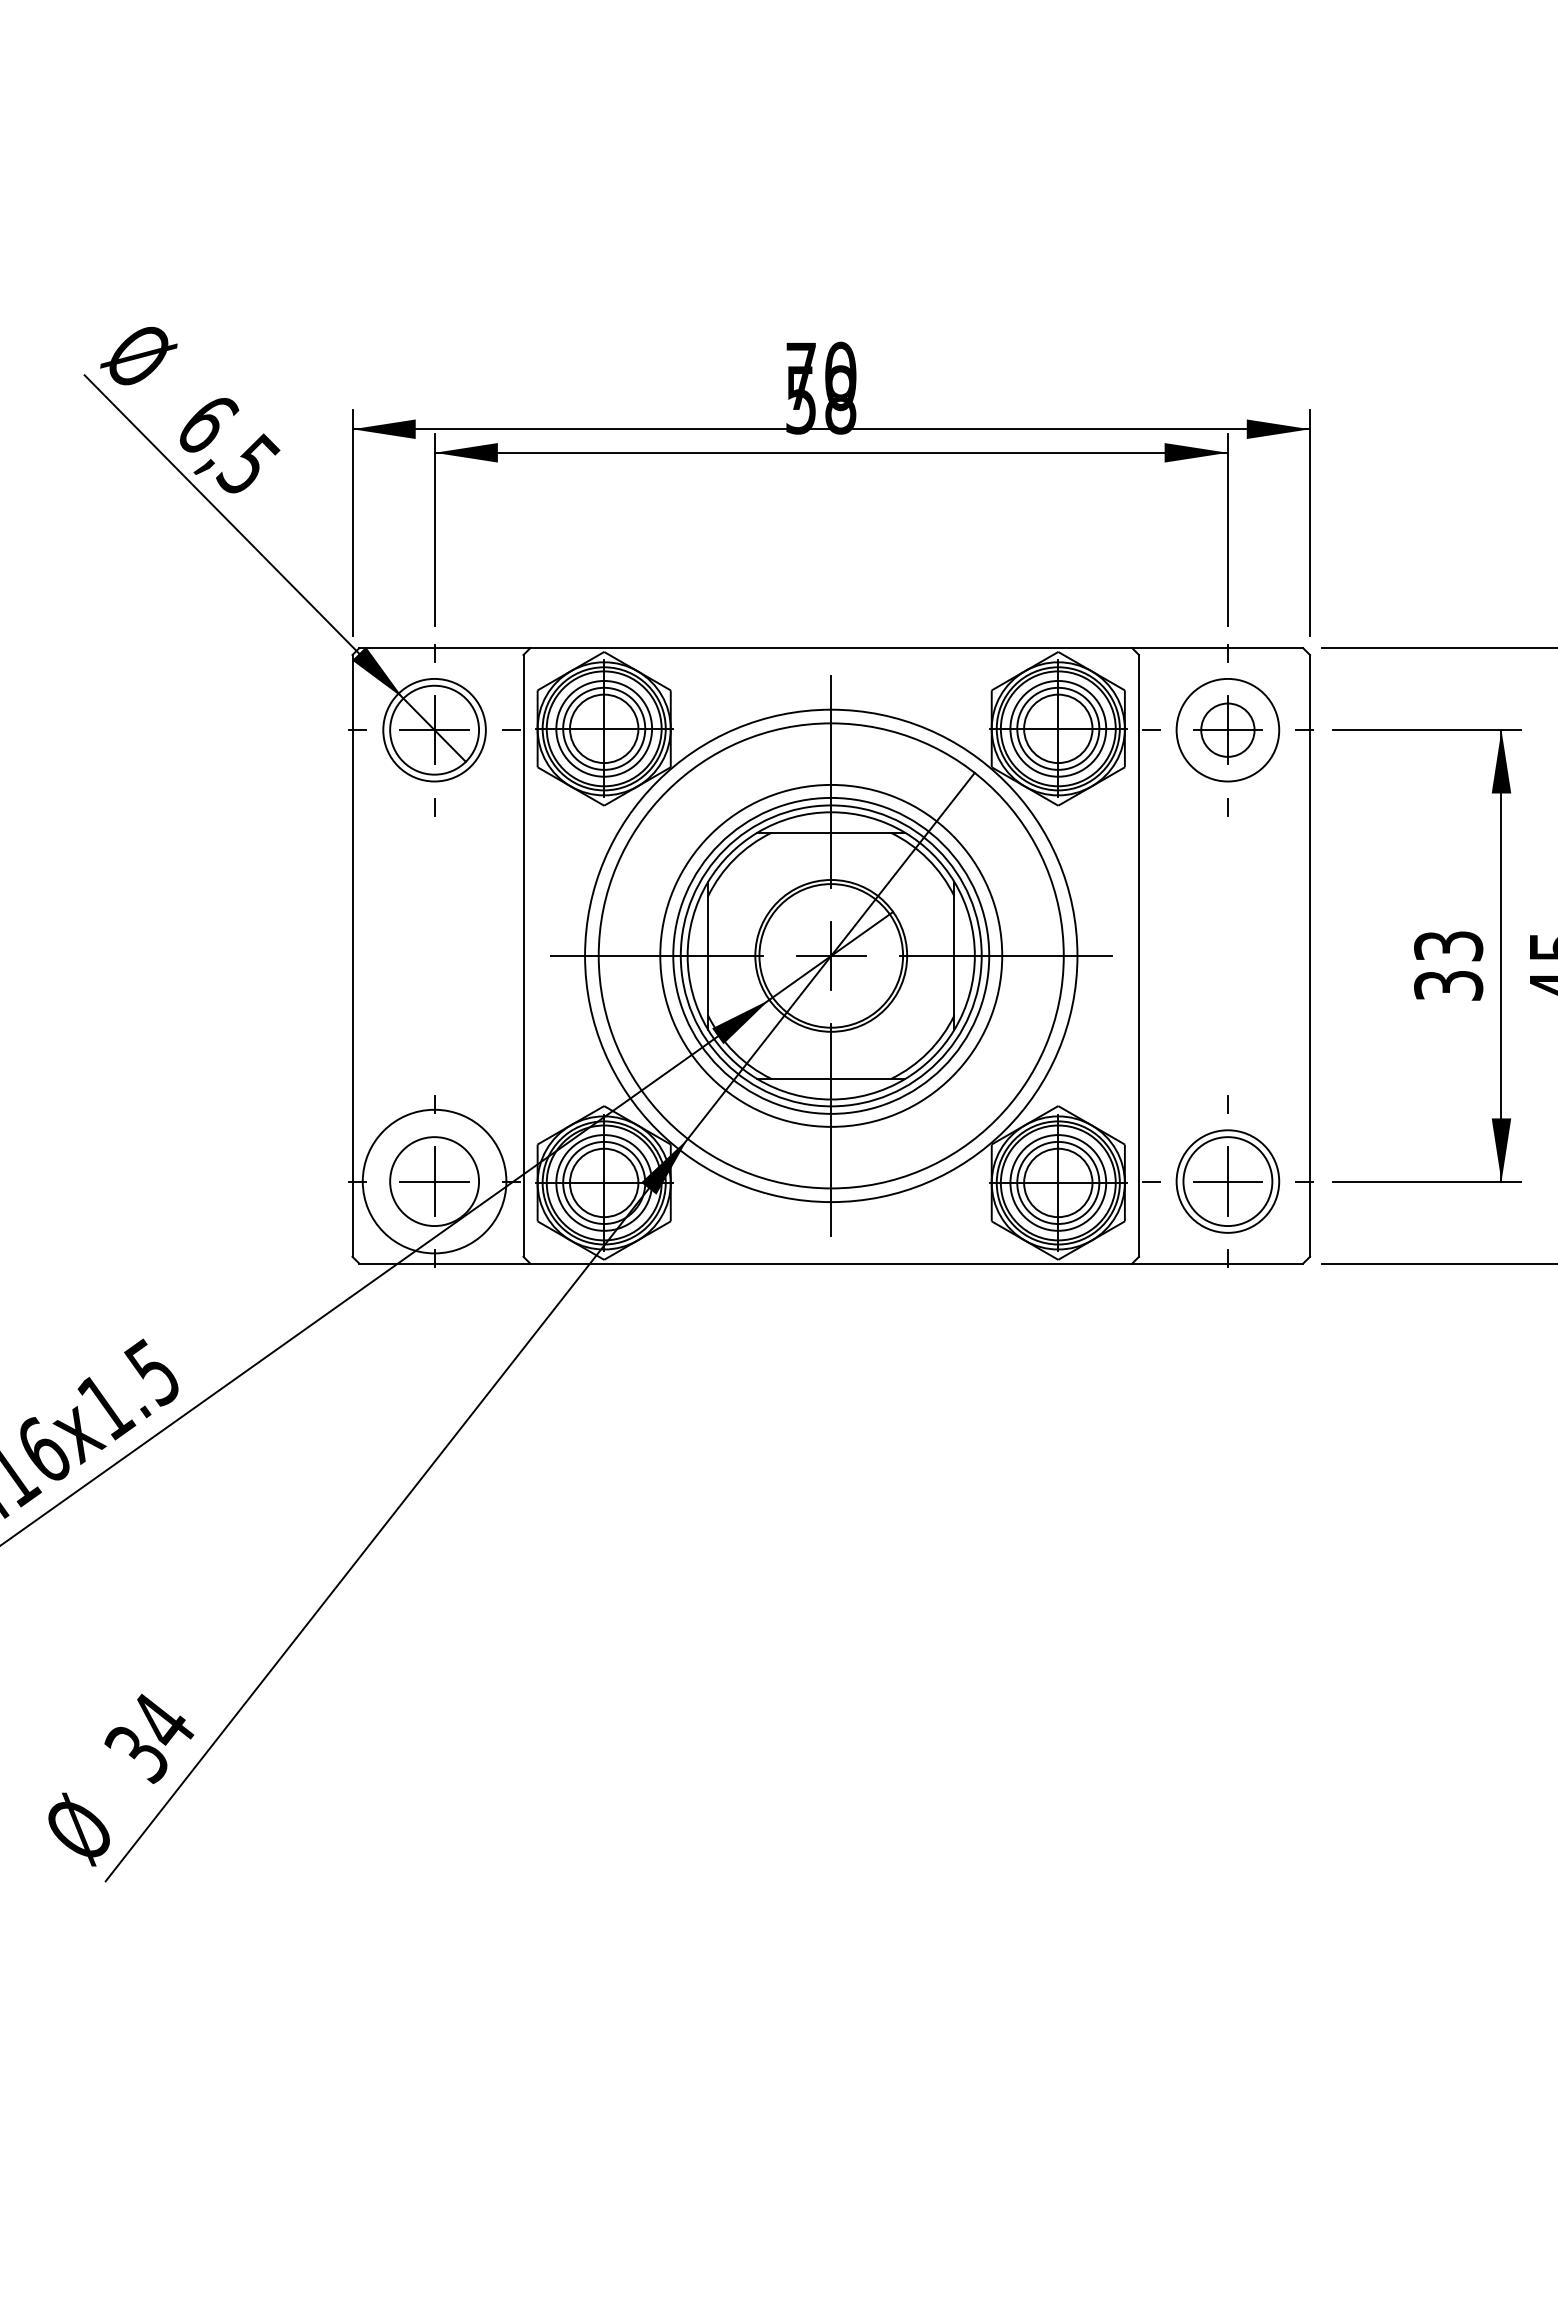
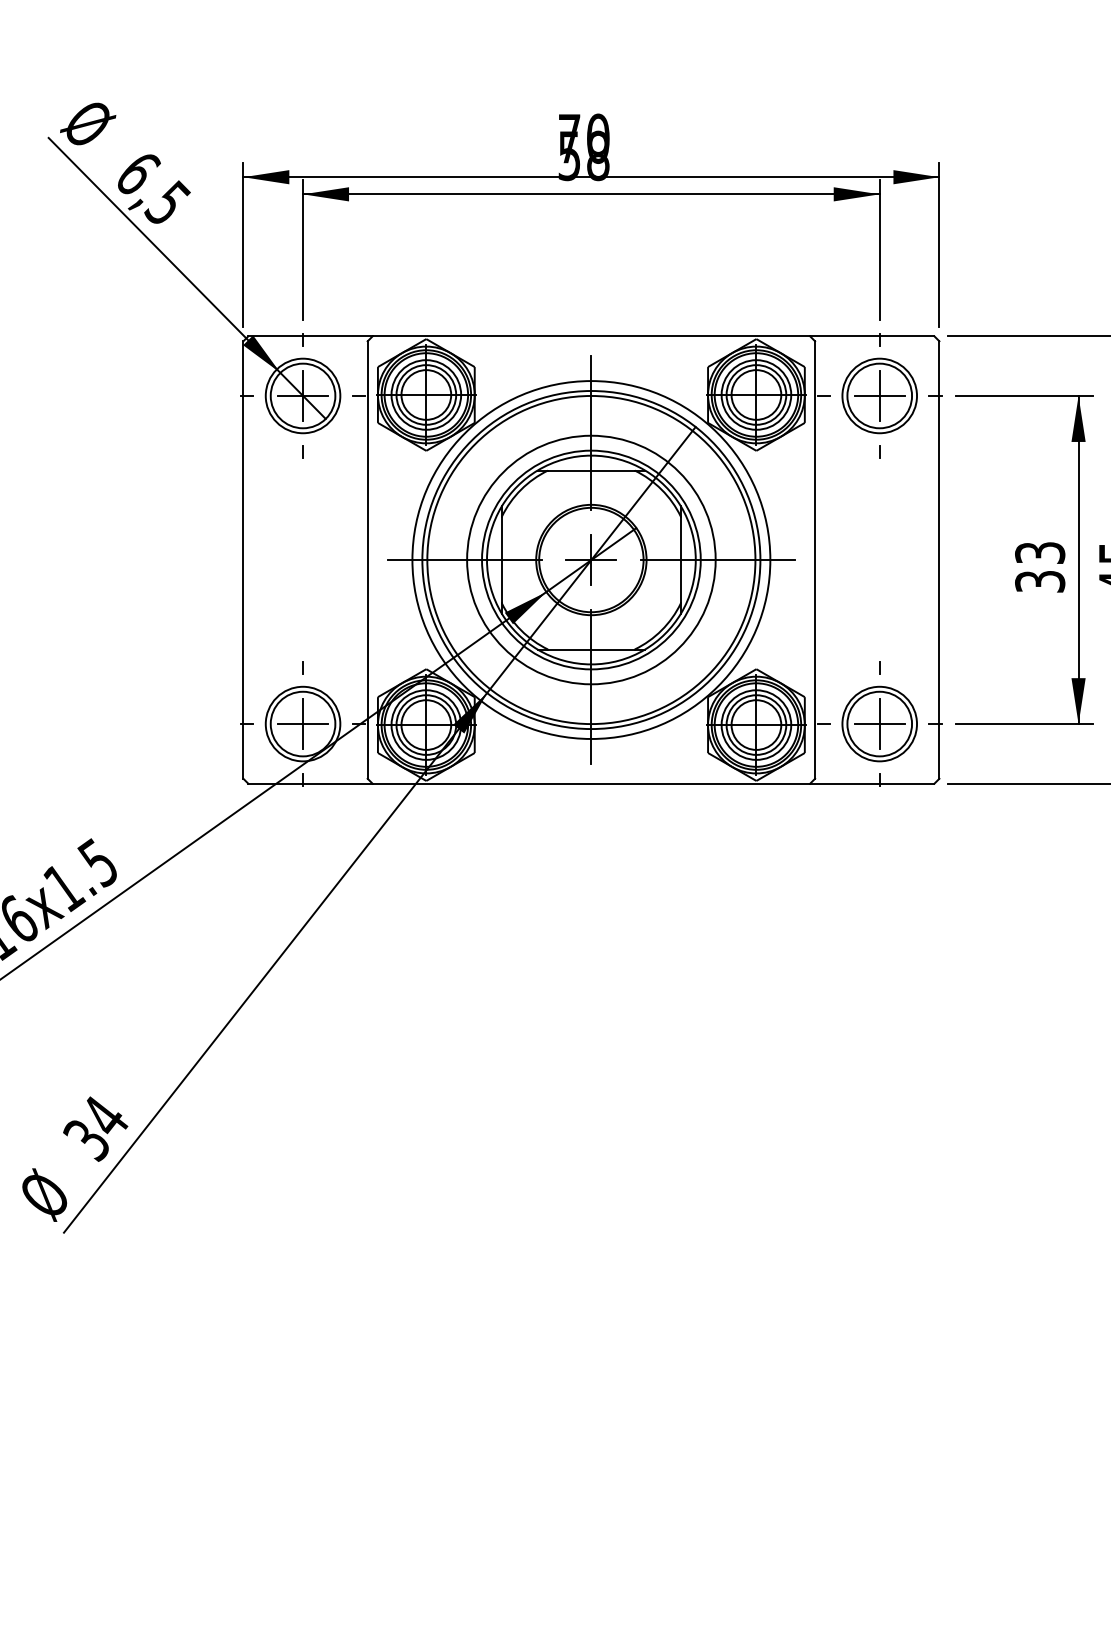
circle: (1227, 729) -> (879, 395), size x1.67
circle: (830, 955) -> (590, 559), size x1.43
circle: (434, 1181) -> (302, 724), size x0.71

